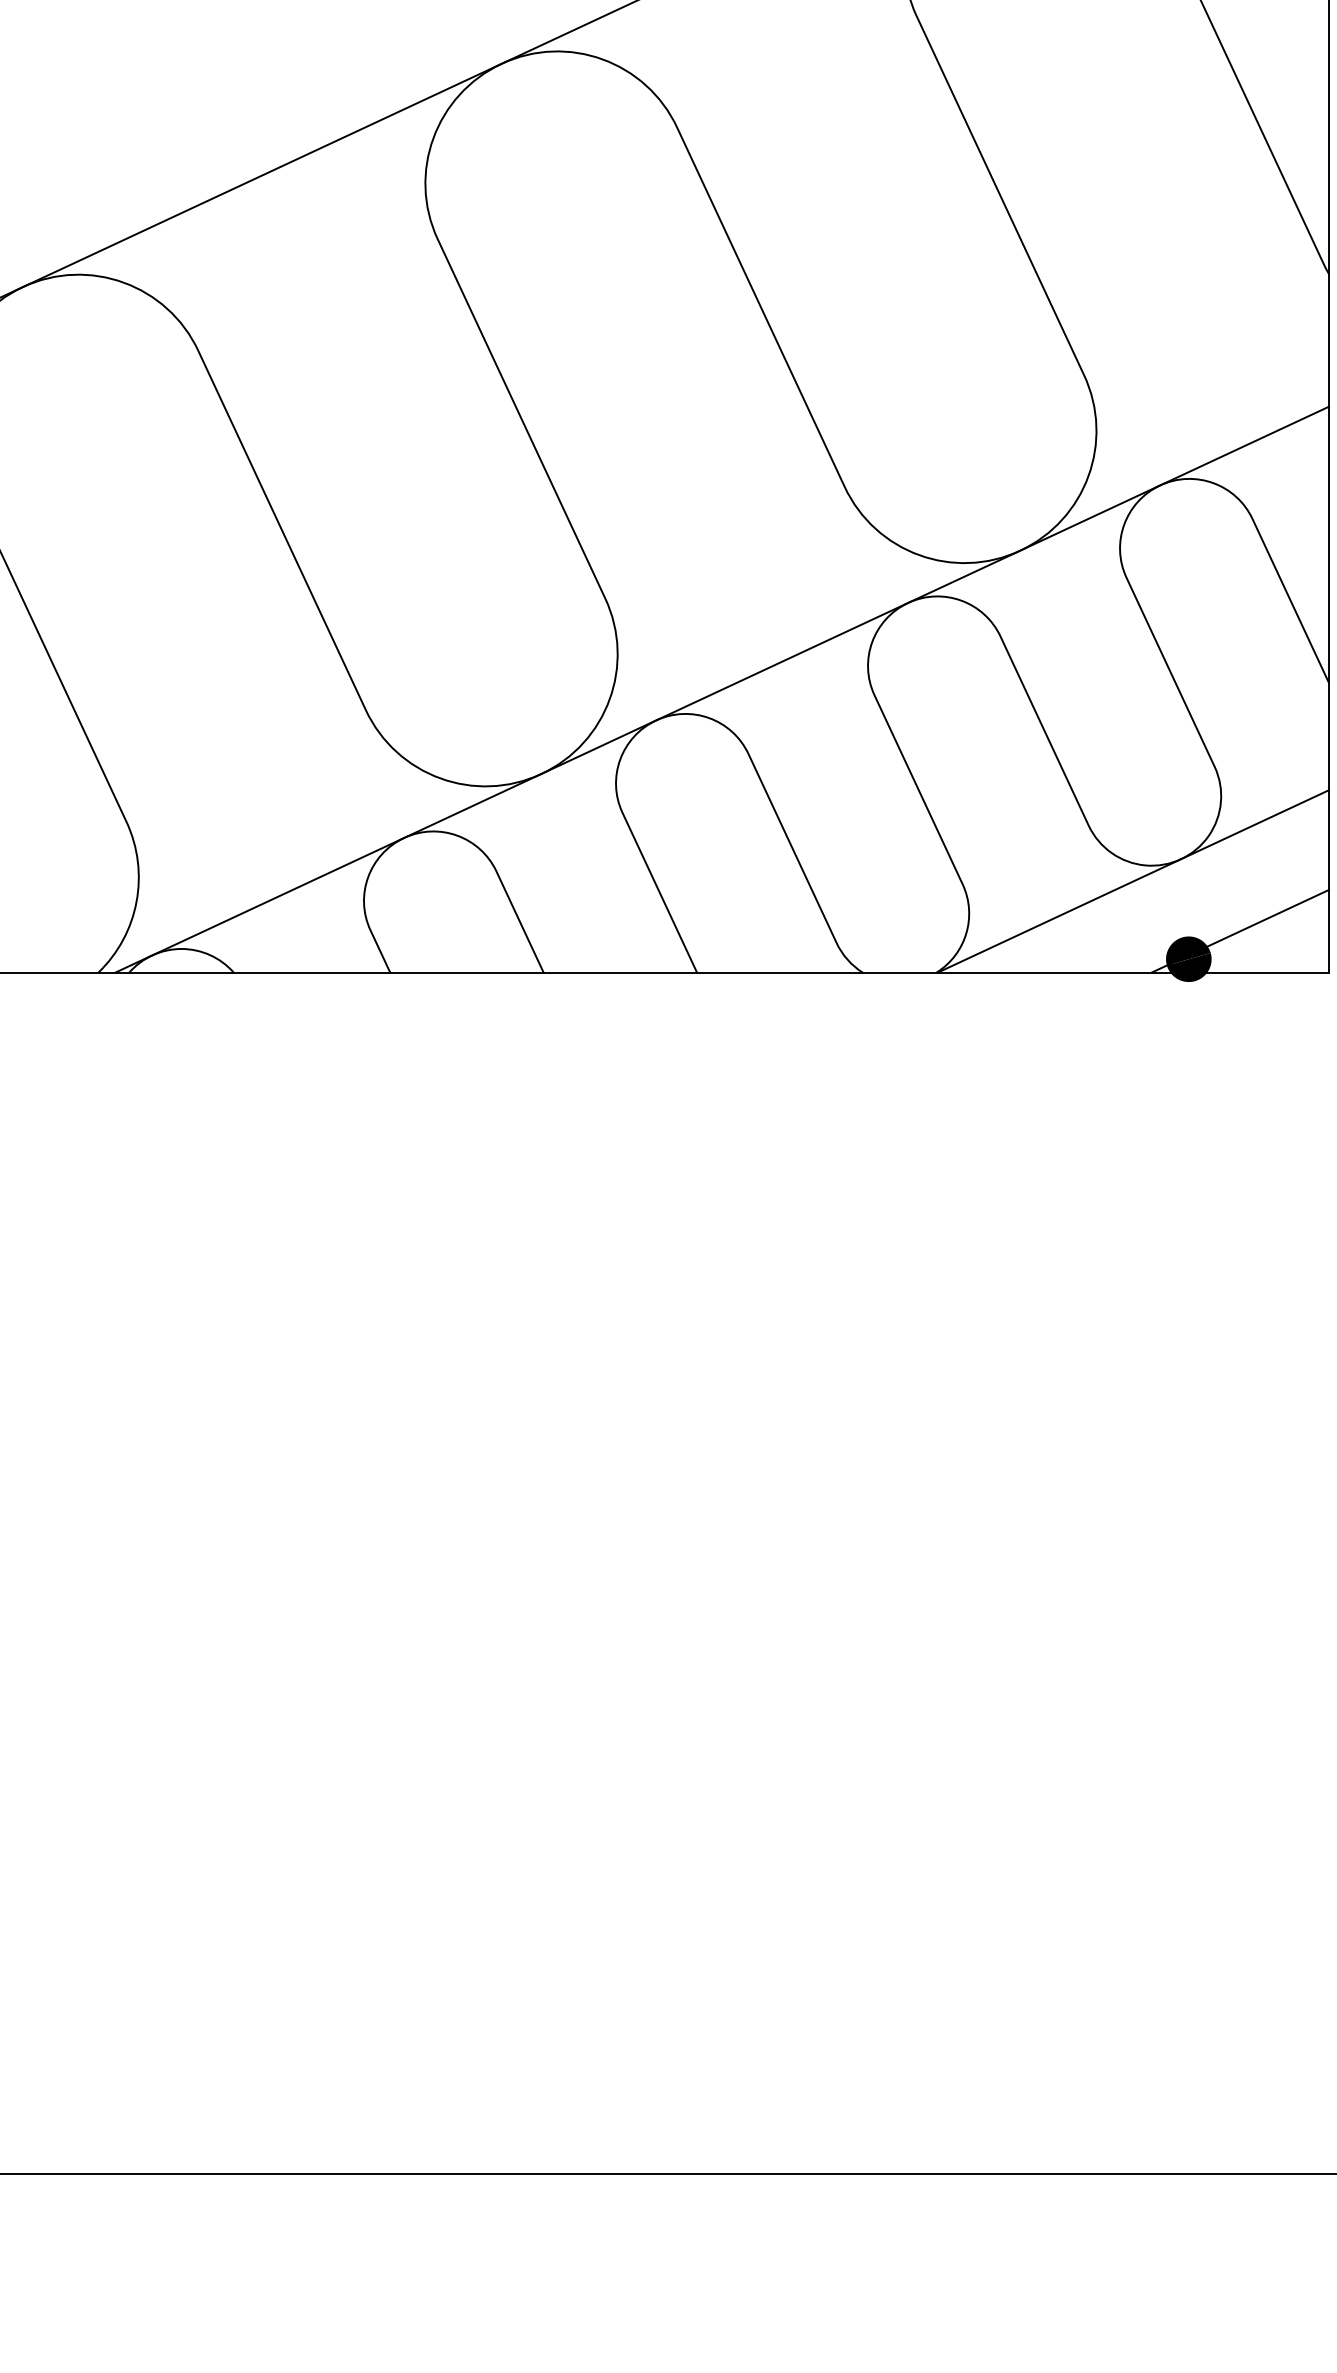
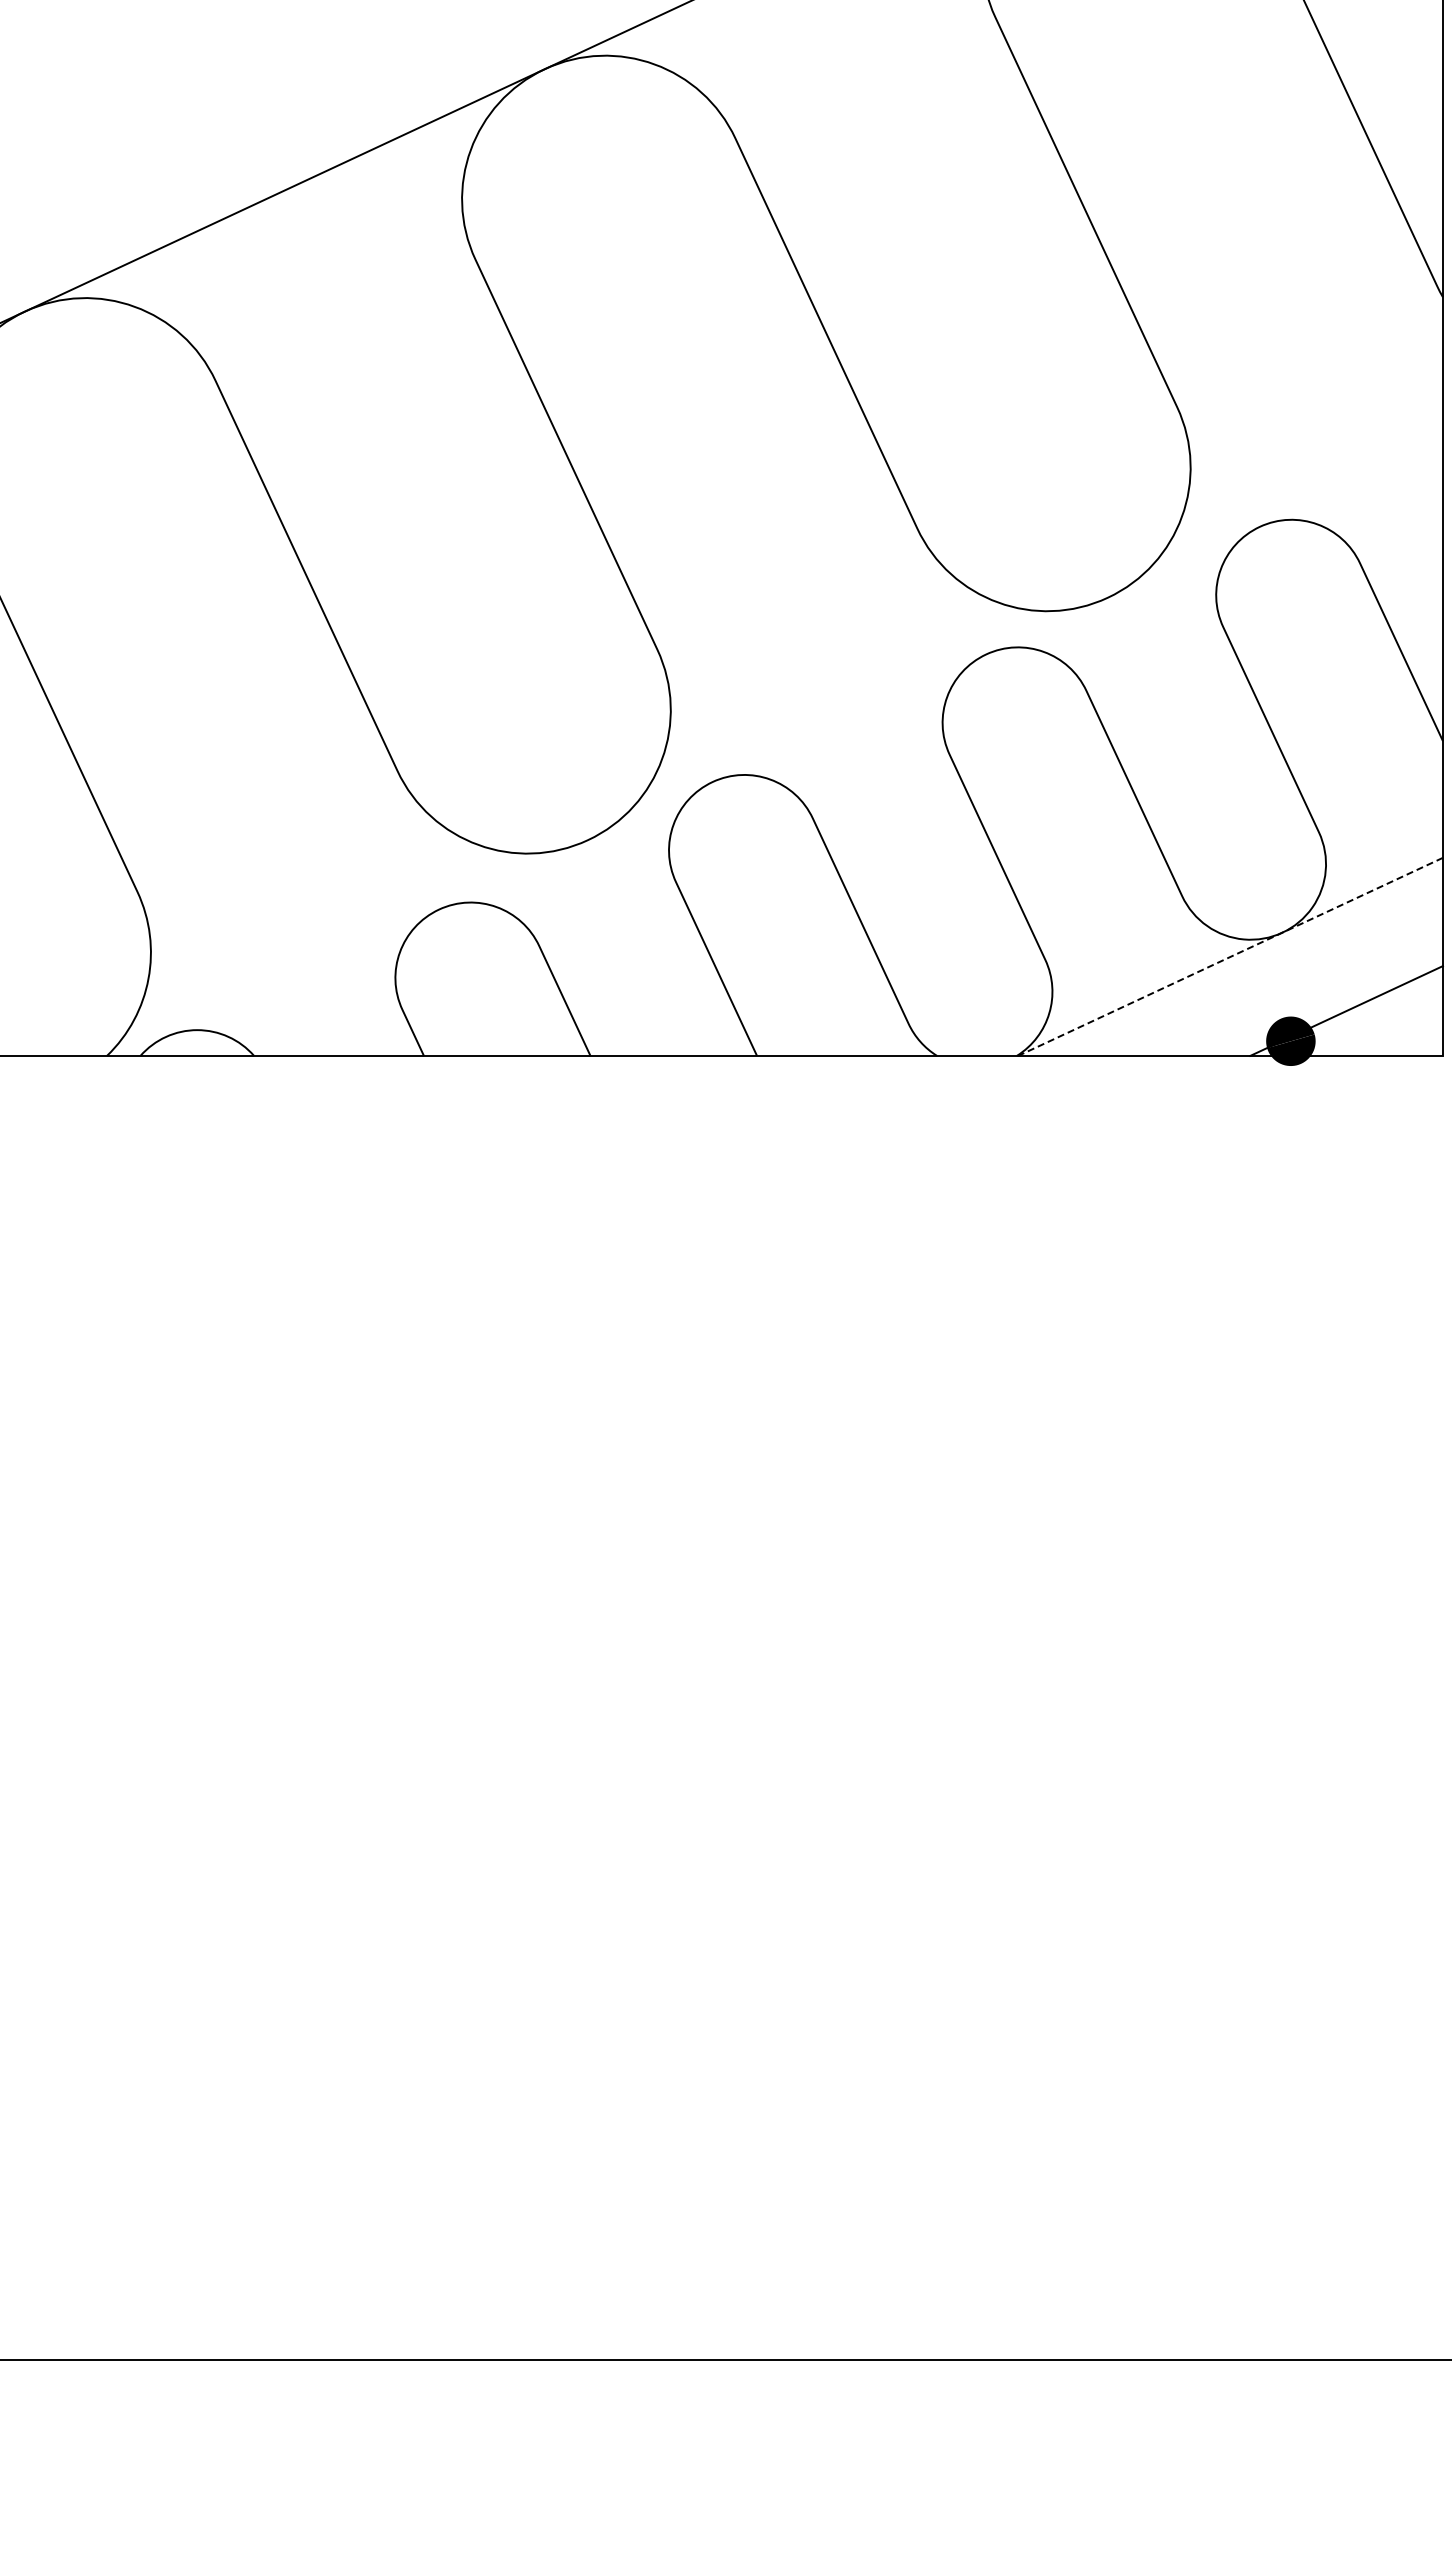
line: (721, 689) -> (783, 748), removed
line: (1133, 882) -> (1230, 957), solid -> dashed

